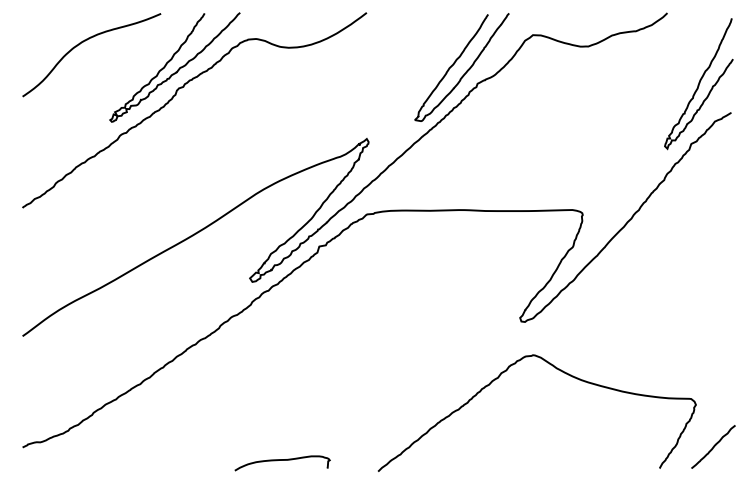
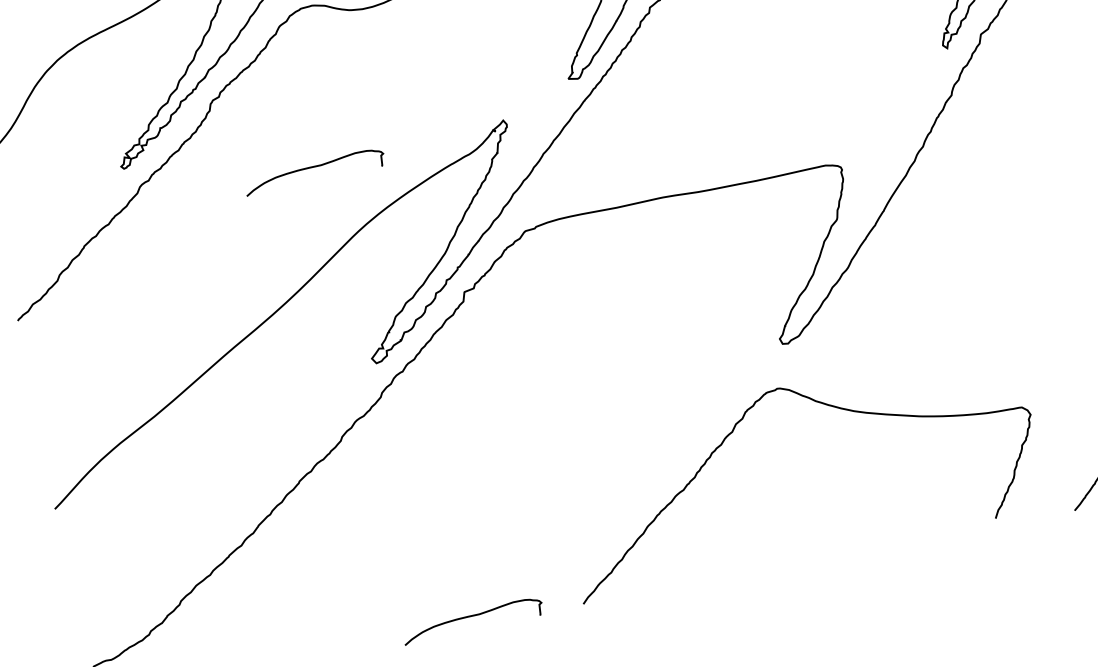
curve: (236, 145) -> (313, 167), added
curve: (558, 370) -> (818, 403), moved

